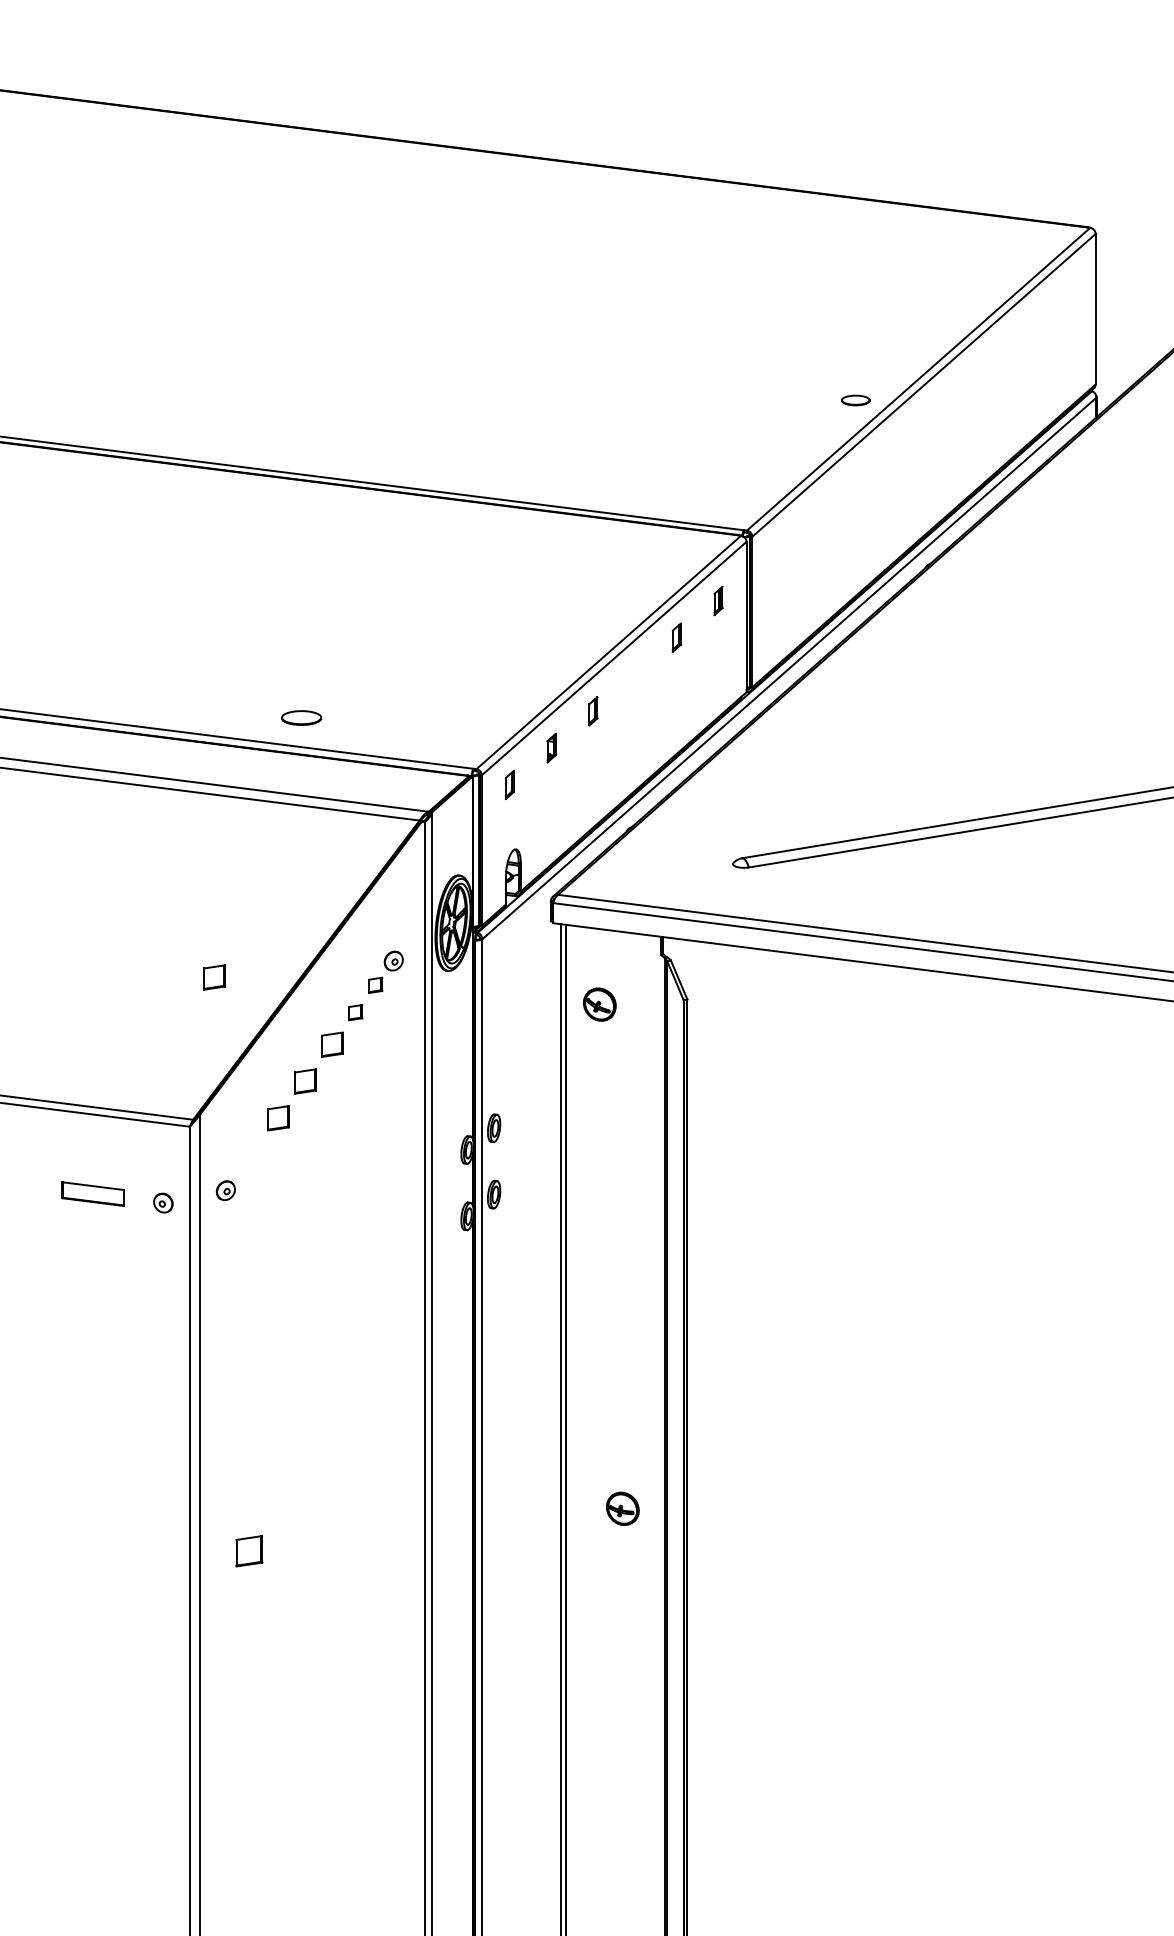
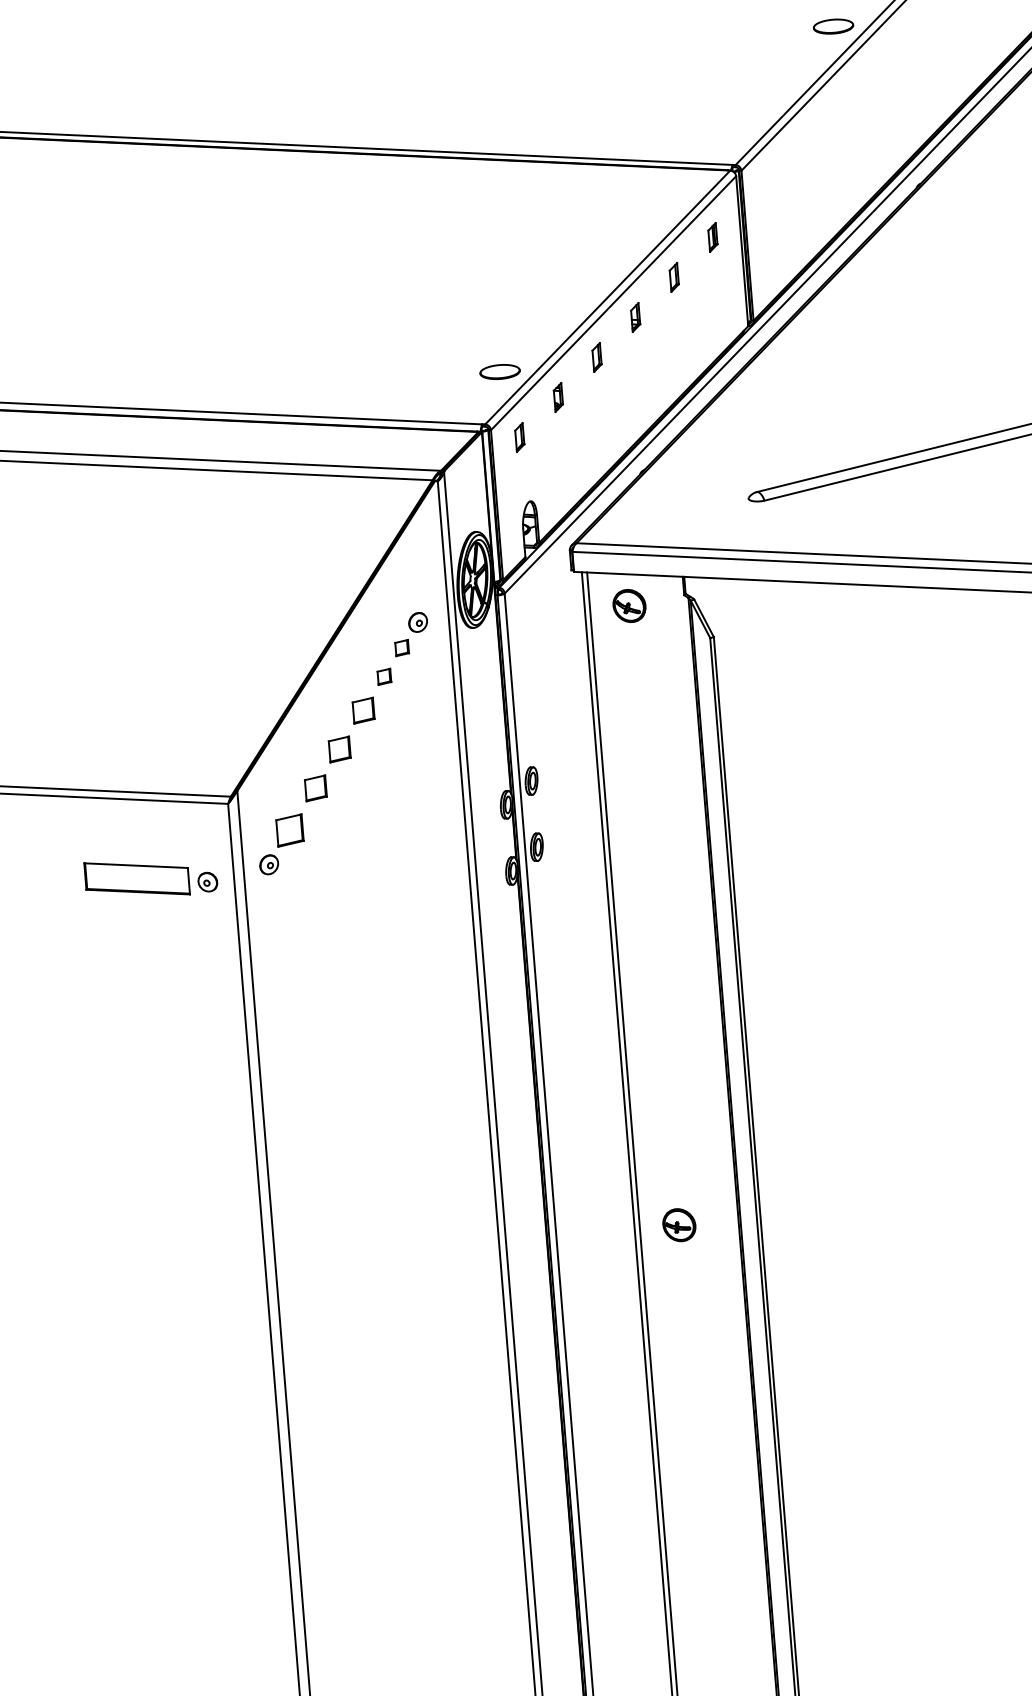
part: (855, 400) -> (833, 26), size x1.43
part: (635, 674) -> (636, 317), added
part: (301, 717) -> (499, 371), moved
part: (214, 977) -> (240, 653), removed
part: (599, 1004) -> (629, 605), moved
part: (92, 1193) -> (136, 878), size x1.67
part: (622, 1508) -> (679, 1224), moved
part: (249, 1551) -> (290, 830), moved

